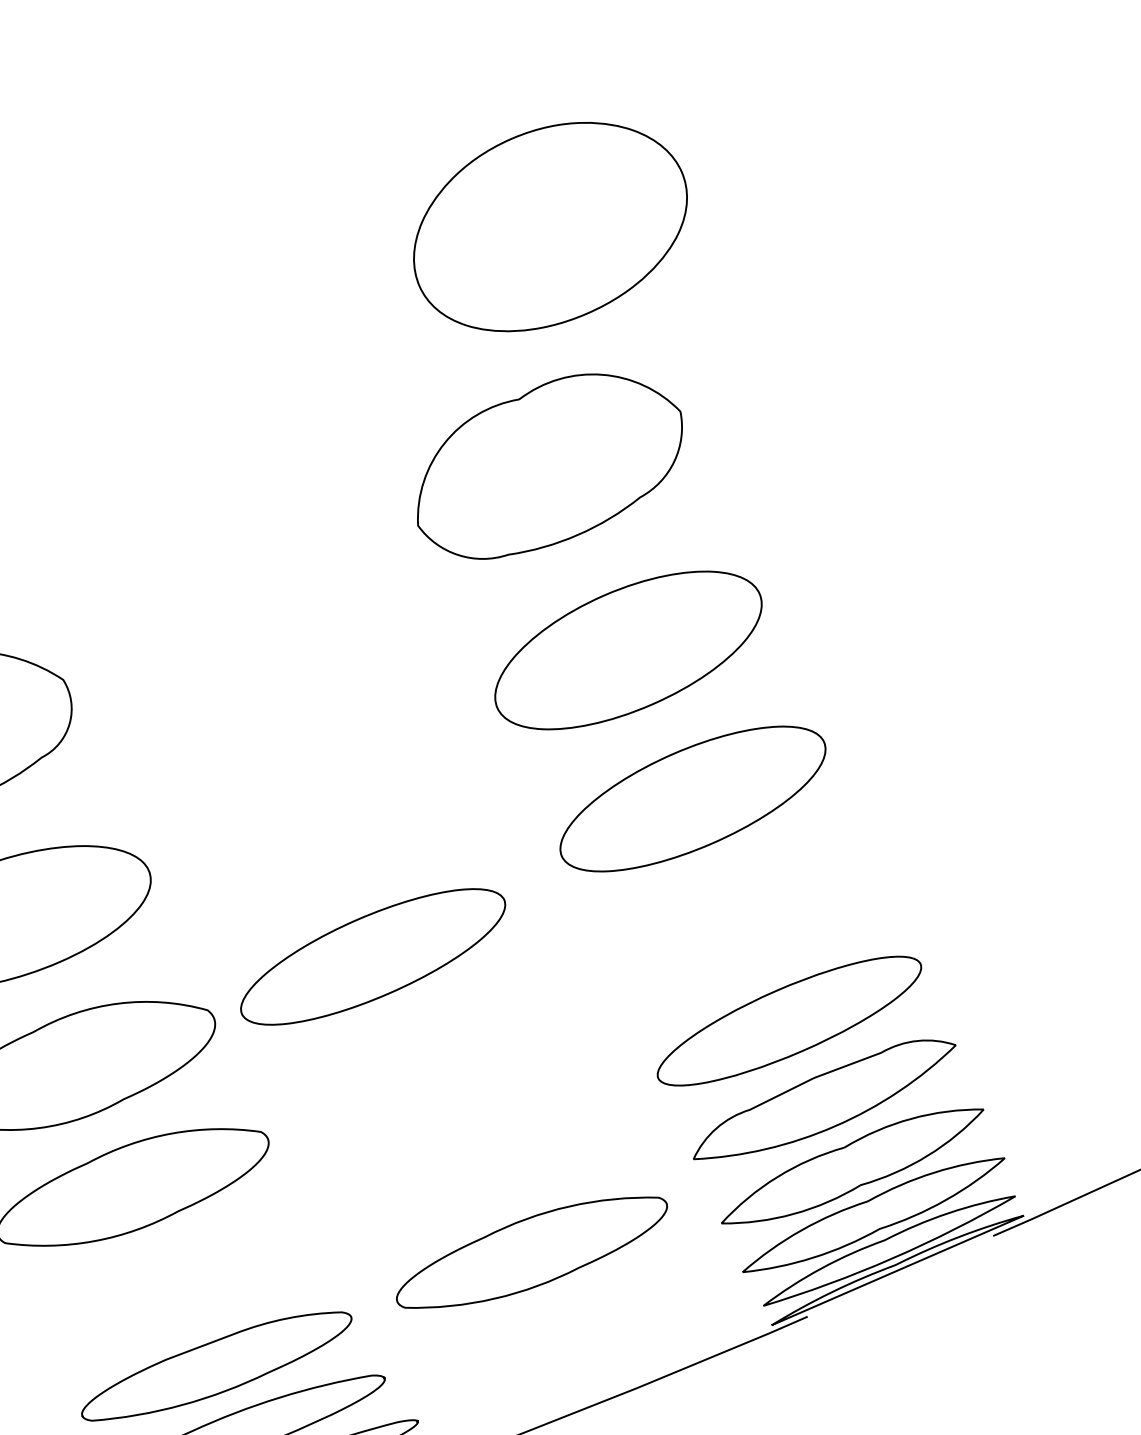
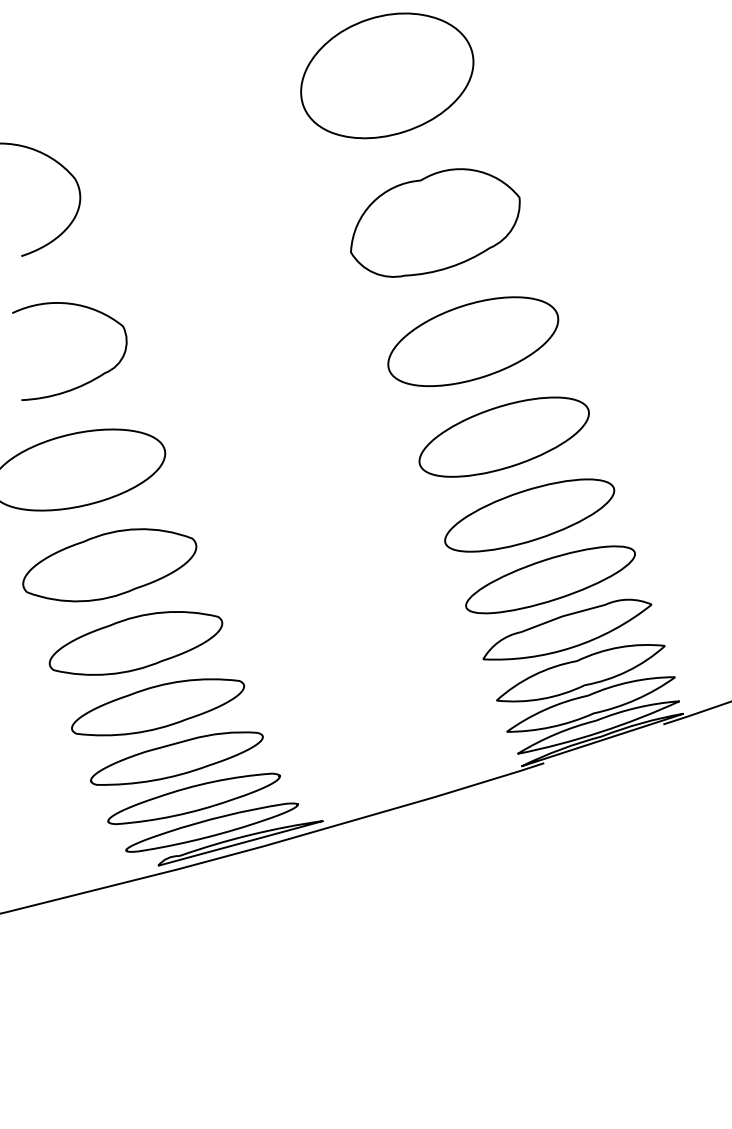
part: (550, 226) -> (387, 75), moved
part: (372, 956) -> (529, 515), moved
part: (531, 1252) -> (157, 707), moved

